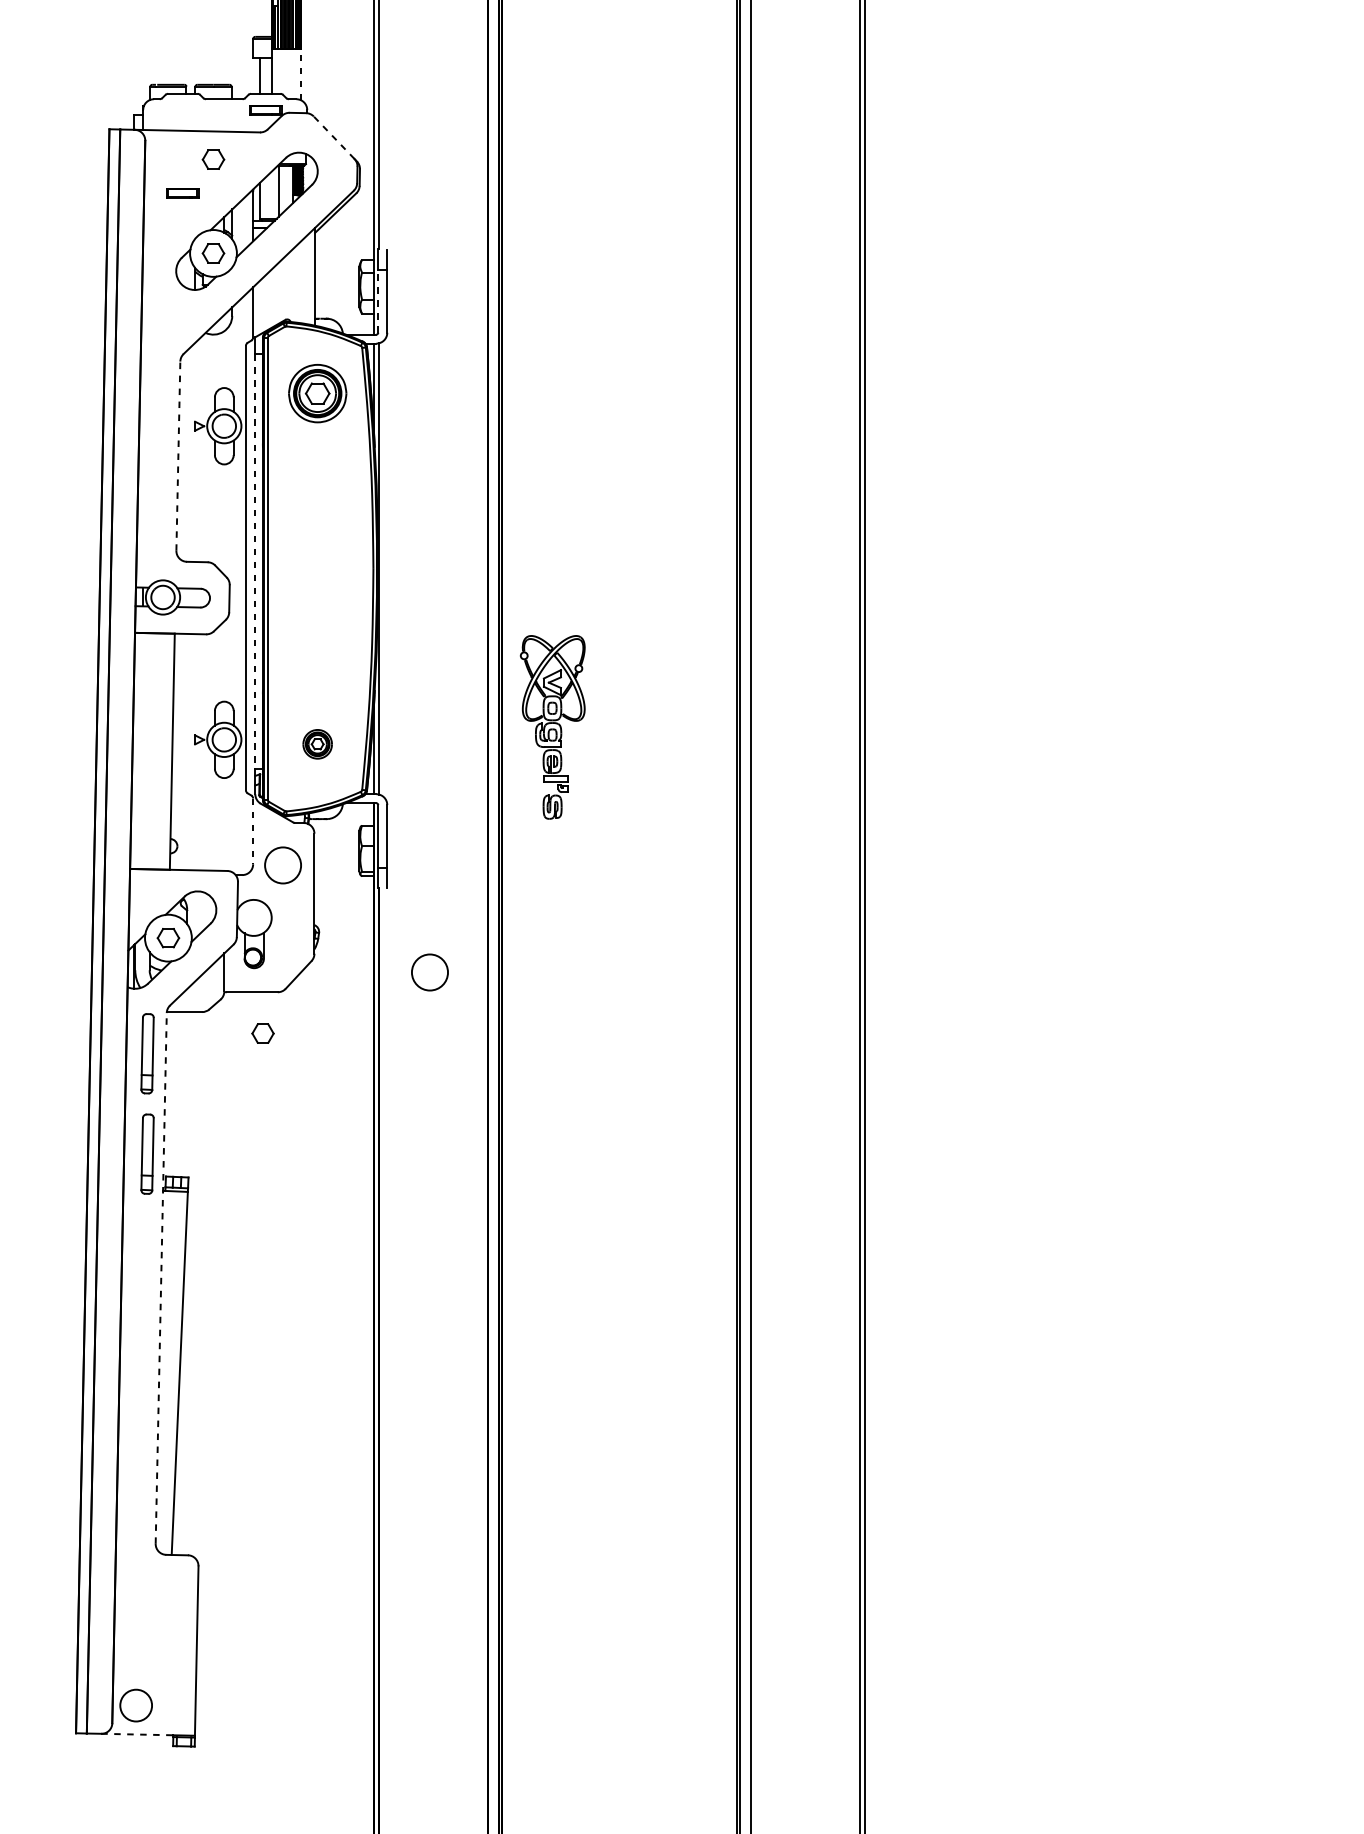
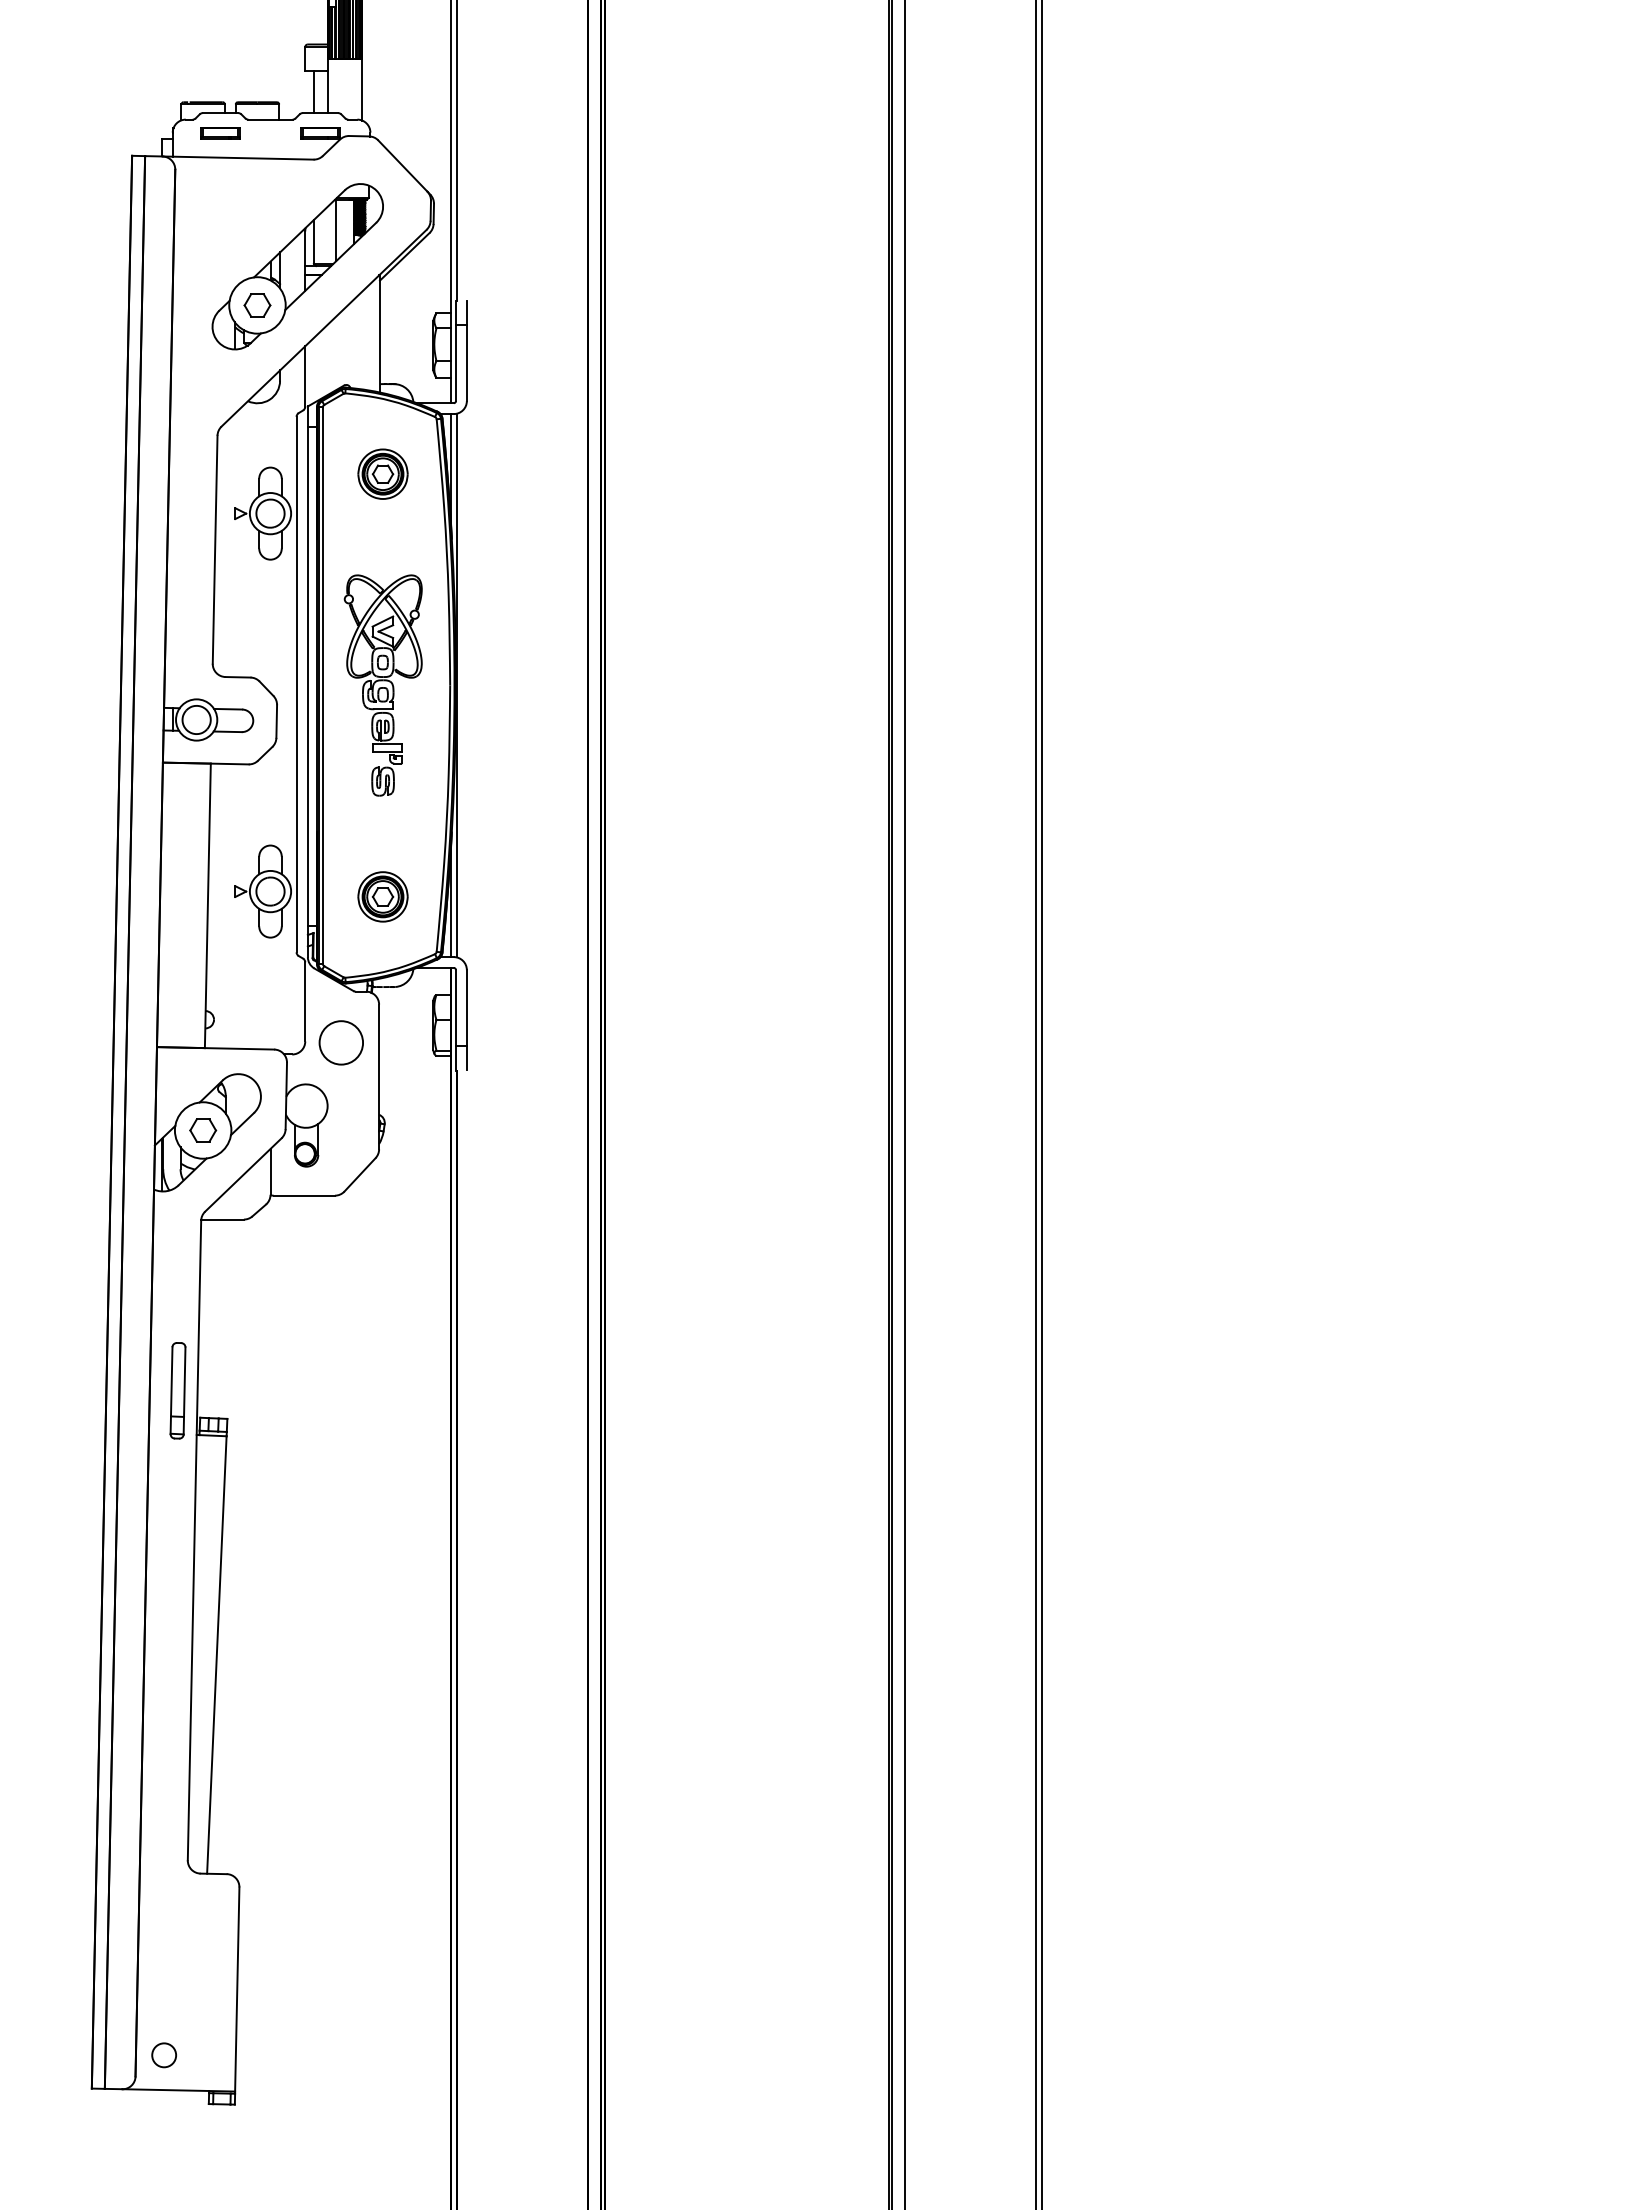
line: (300, 74) -> (362, 89), dashed -> solid
line: (333, 137) -> (402, 165), dashed -> solid
part: (213, 159) -> (257, 192), removed
part: (182, 193) -> (220, 133), moved
line: (378, 300) -> (456, 362), dashed -> solid
part: (317, 392) -> (382, 473), size x0.71
line: (178, 455) -> (215, 549), dashed -> solid
line: (255, 561) -> (307, 676), dashed -> solid
part: (552, 727) -> (382, 685), moved
part: (317, 743) -> (382, 896), size x1.43
line: (253, 831) -> (305, 1001), dashed -> solid
circle: (429, 972) -> (517, 1171), removed
part: (263, 1033) -> (317, 1245), removed
part: (147, 1053) -> (177, 1269), removed
line: (161, 1278) -> (194, 1540), dashed -> solid
circle: (135, 1705) -> (163, 2055), size x0.62
line: (138, 1734) -> (166, 2090), dashed -> solid

